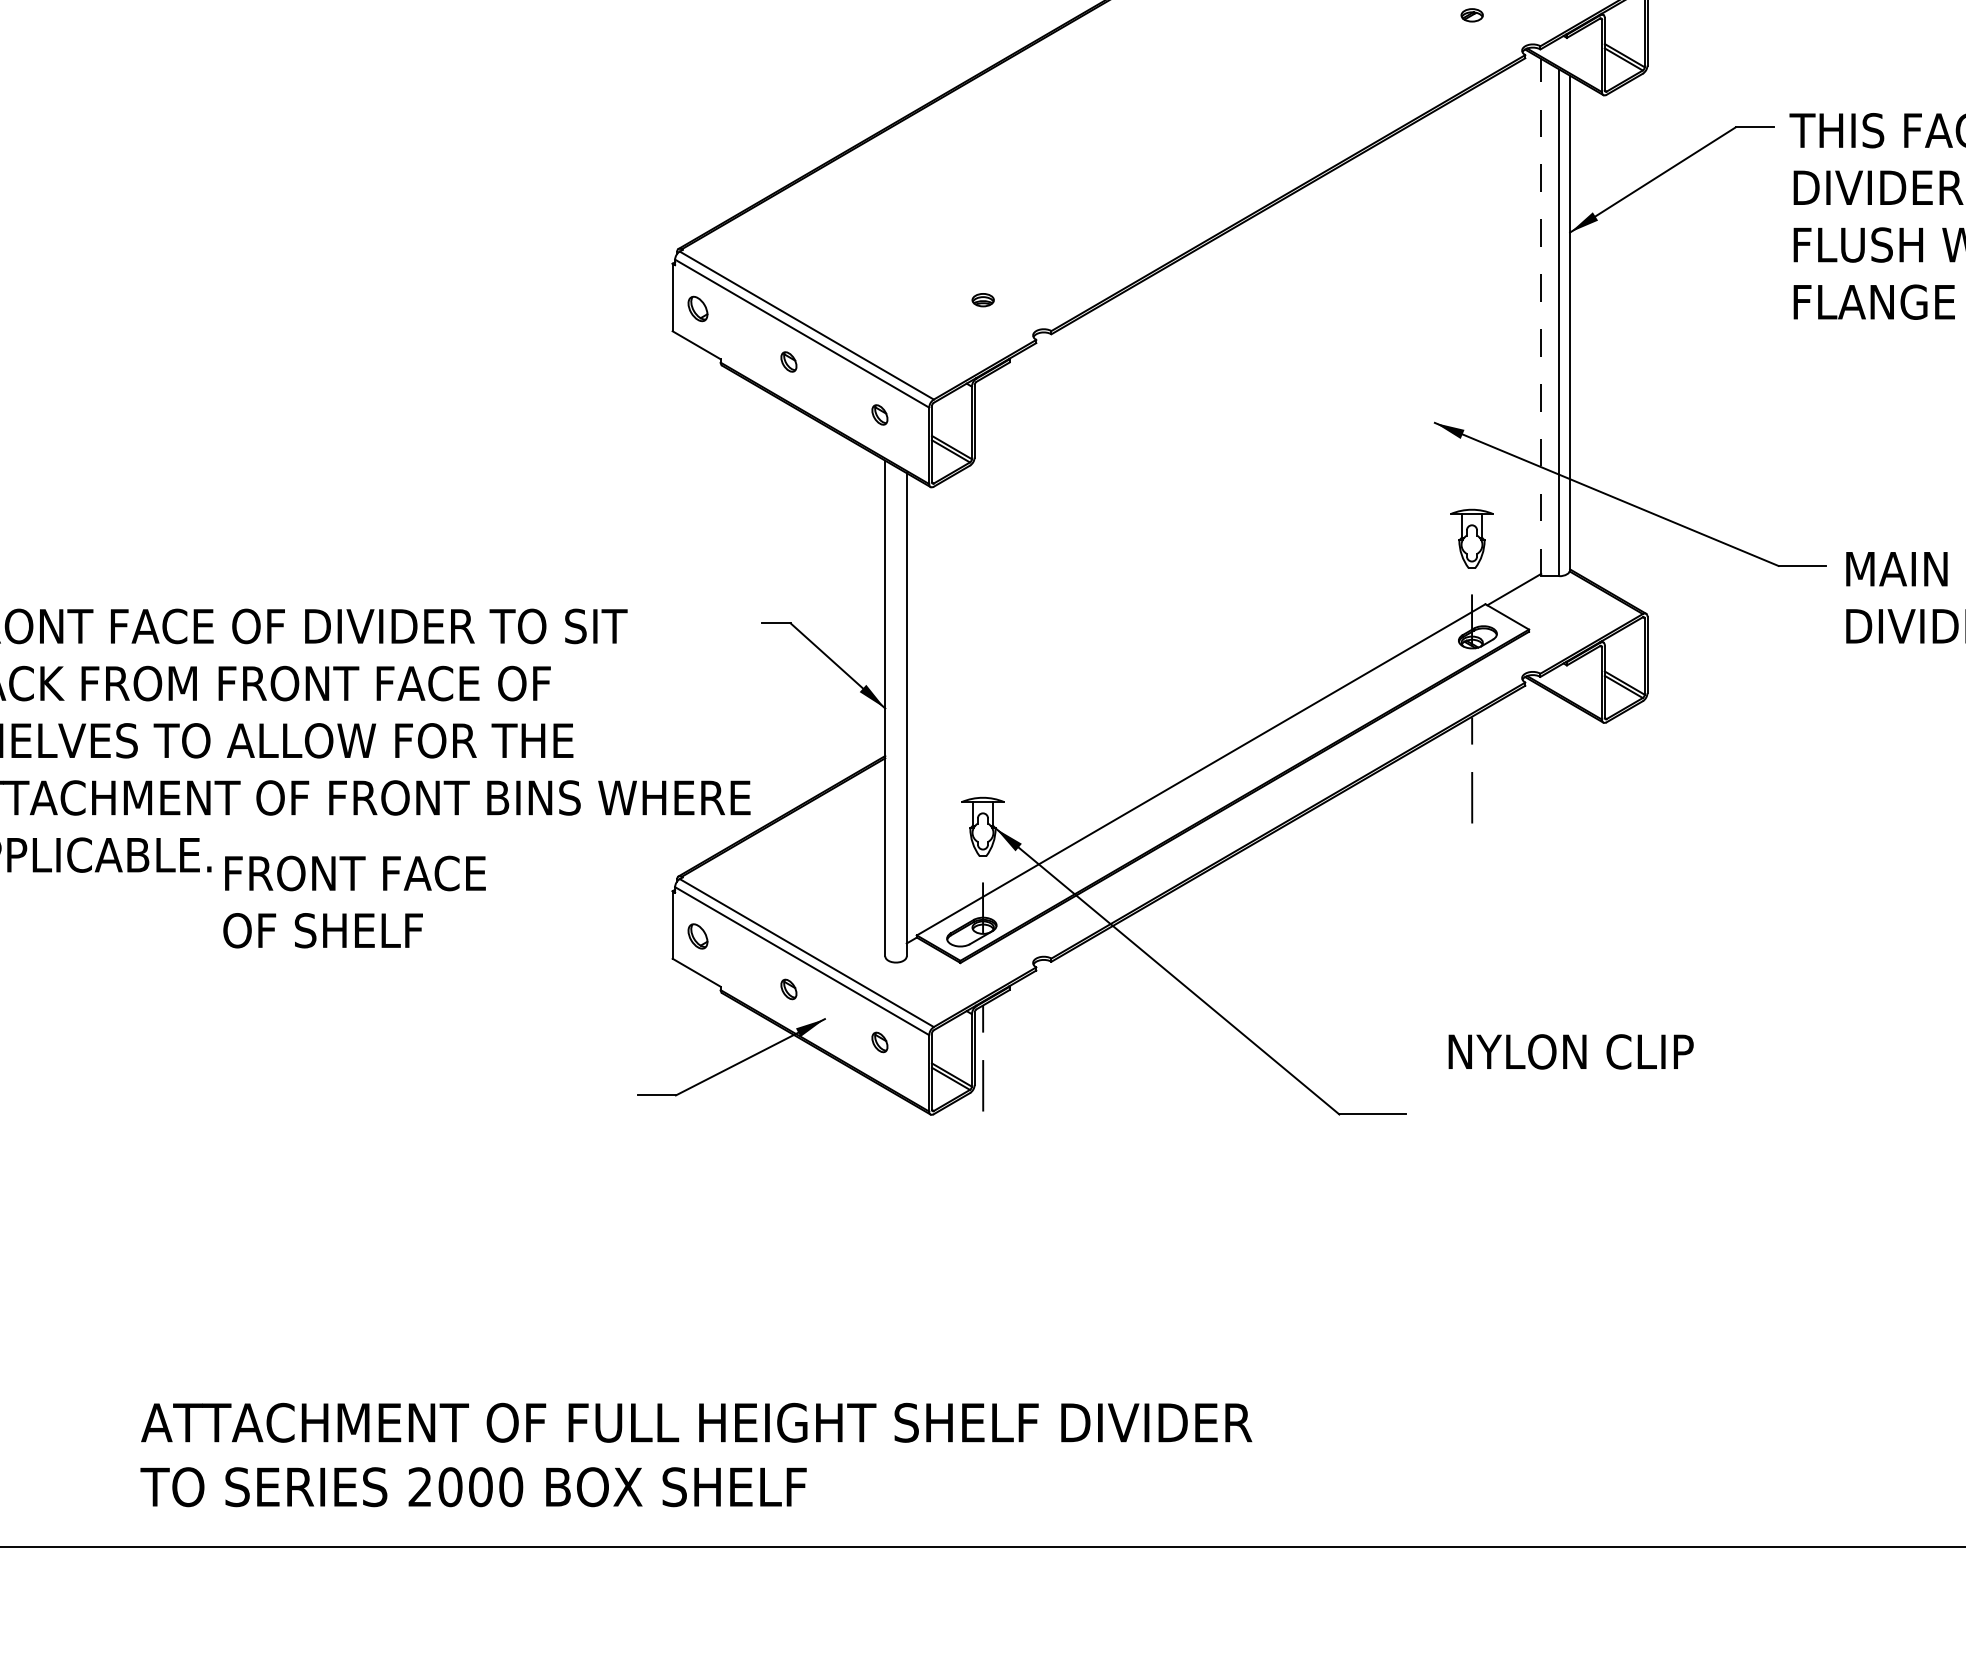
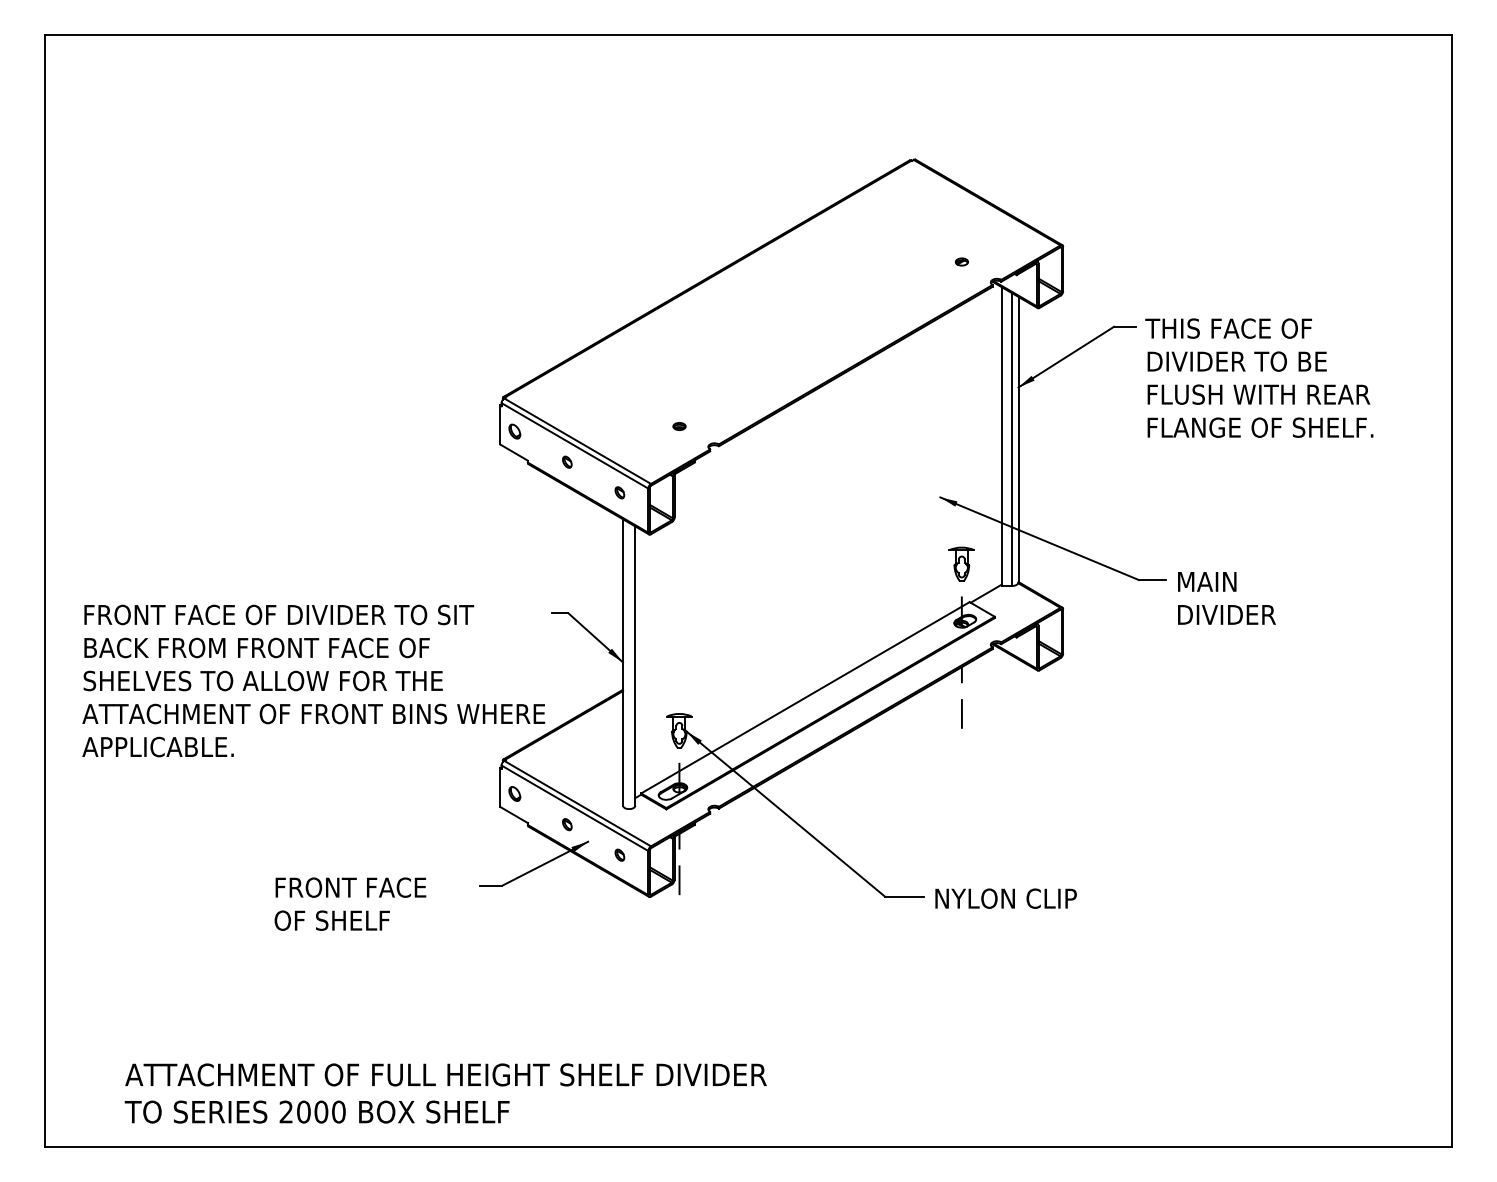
line: (1540, 317) -> (1001, 436), dashed -> solid
text: (354, 900) -> (350, 903), moved
text: (1570, 1051) -> (1005, 898), moved
text: (695, 1454) -> (445, 1093), moved

